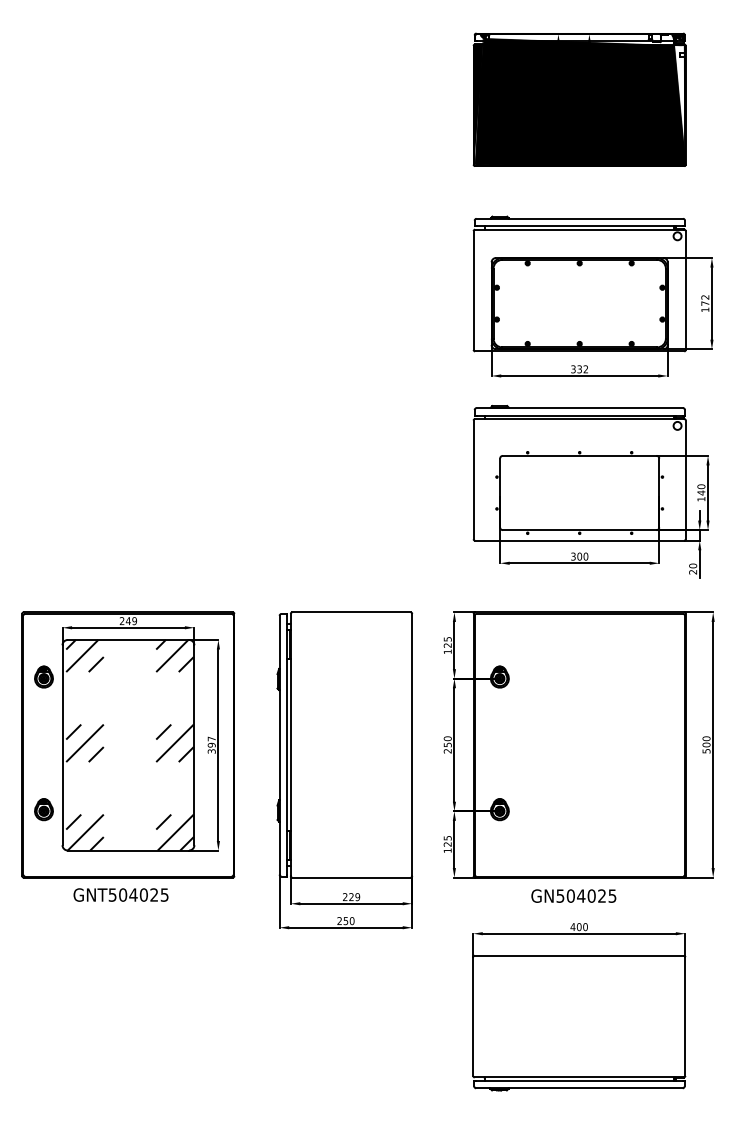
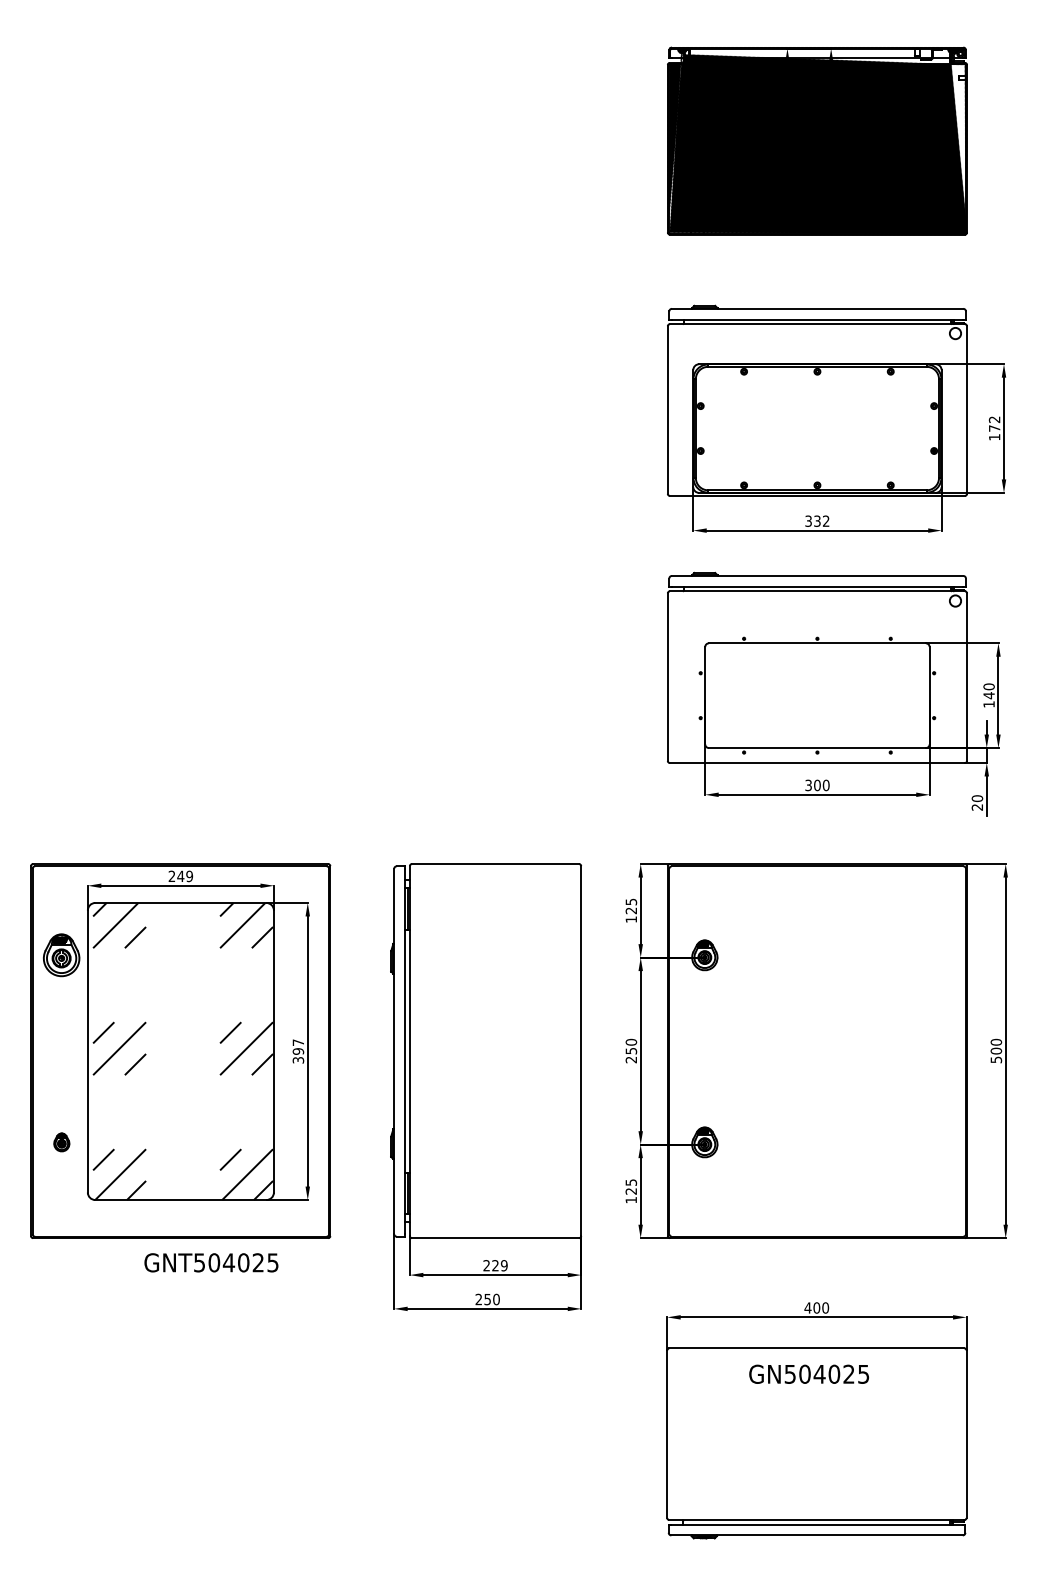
part: (43, 677) -> (61, 955), size x1.4
part: (43, 809) -> (61, 1142), size x0.6
text: (121, 894) -> (211, 1262), moved
text: (573, 895) -> (808, 1373), moved

